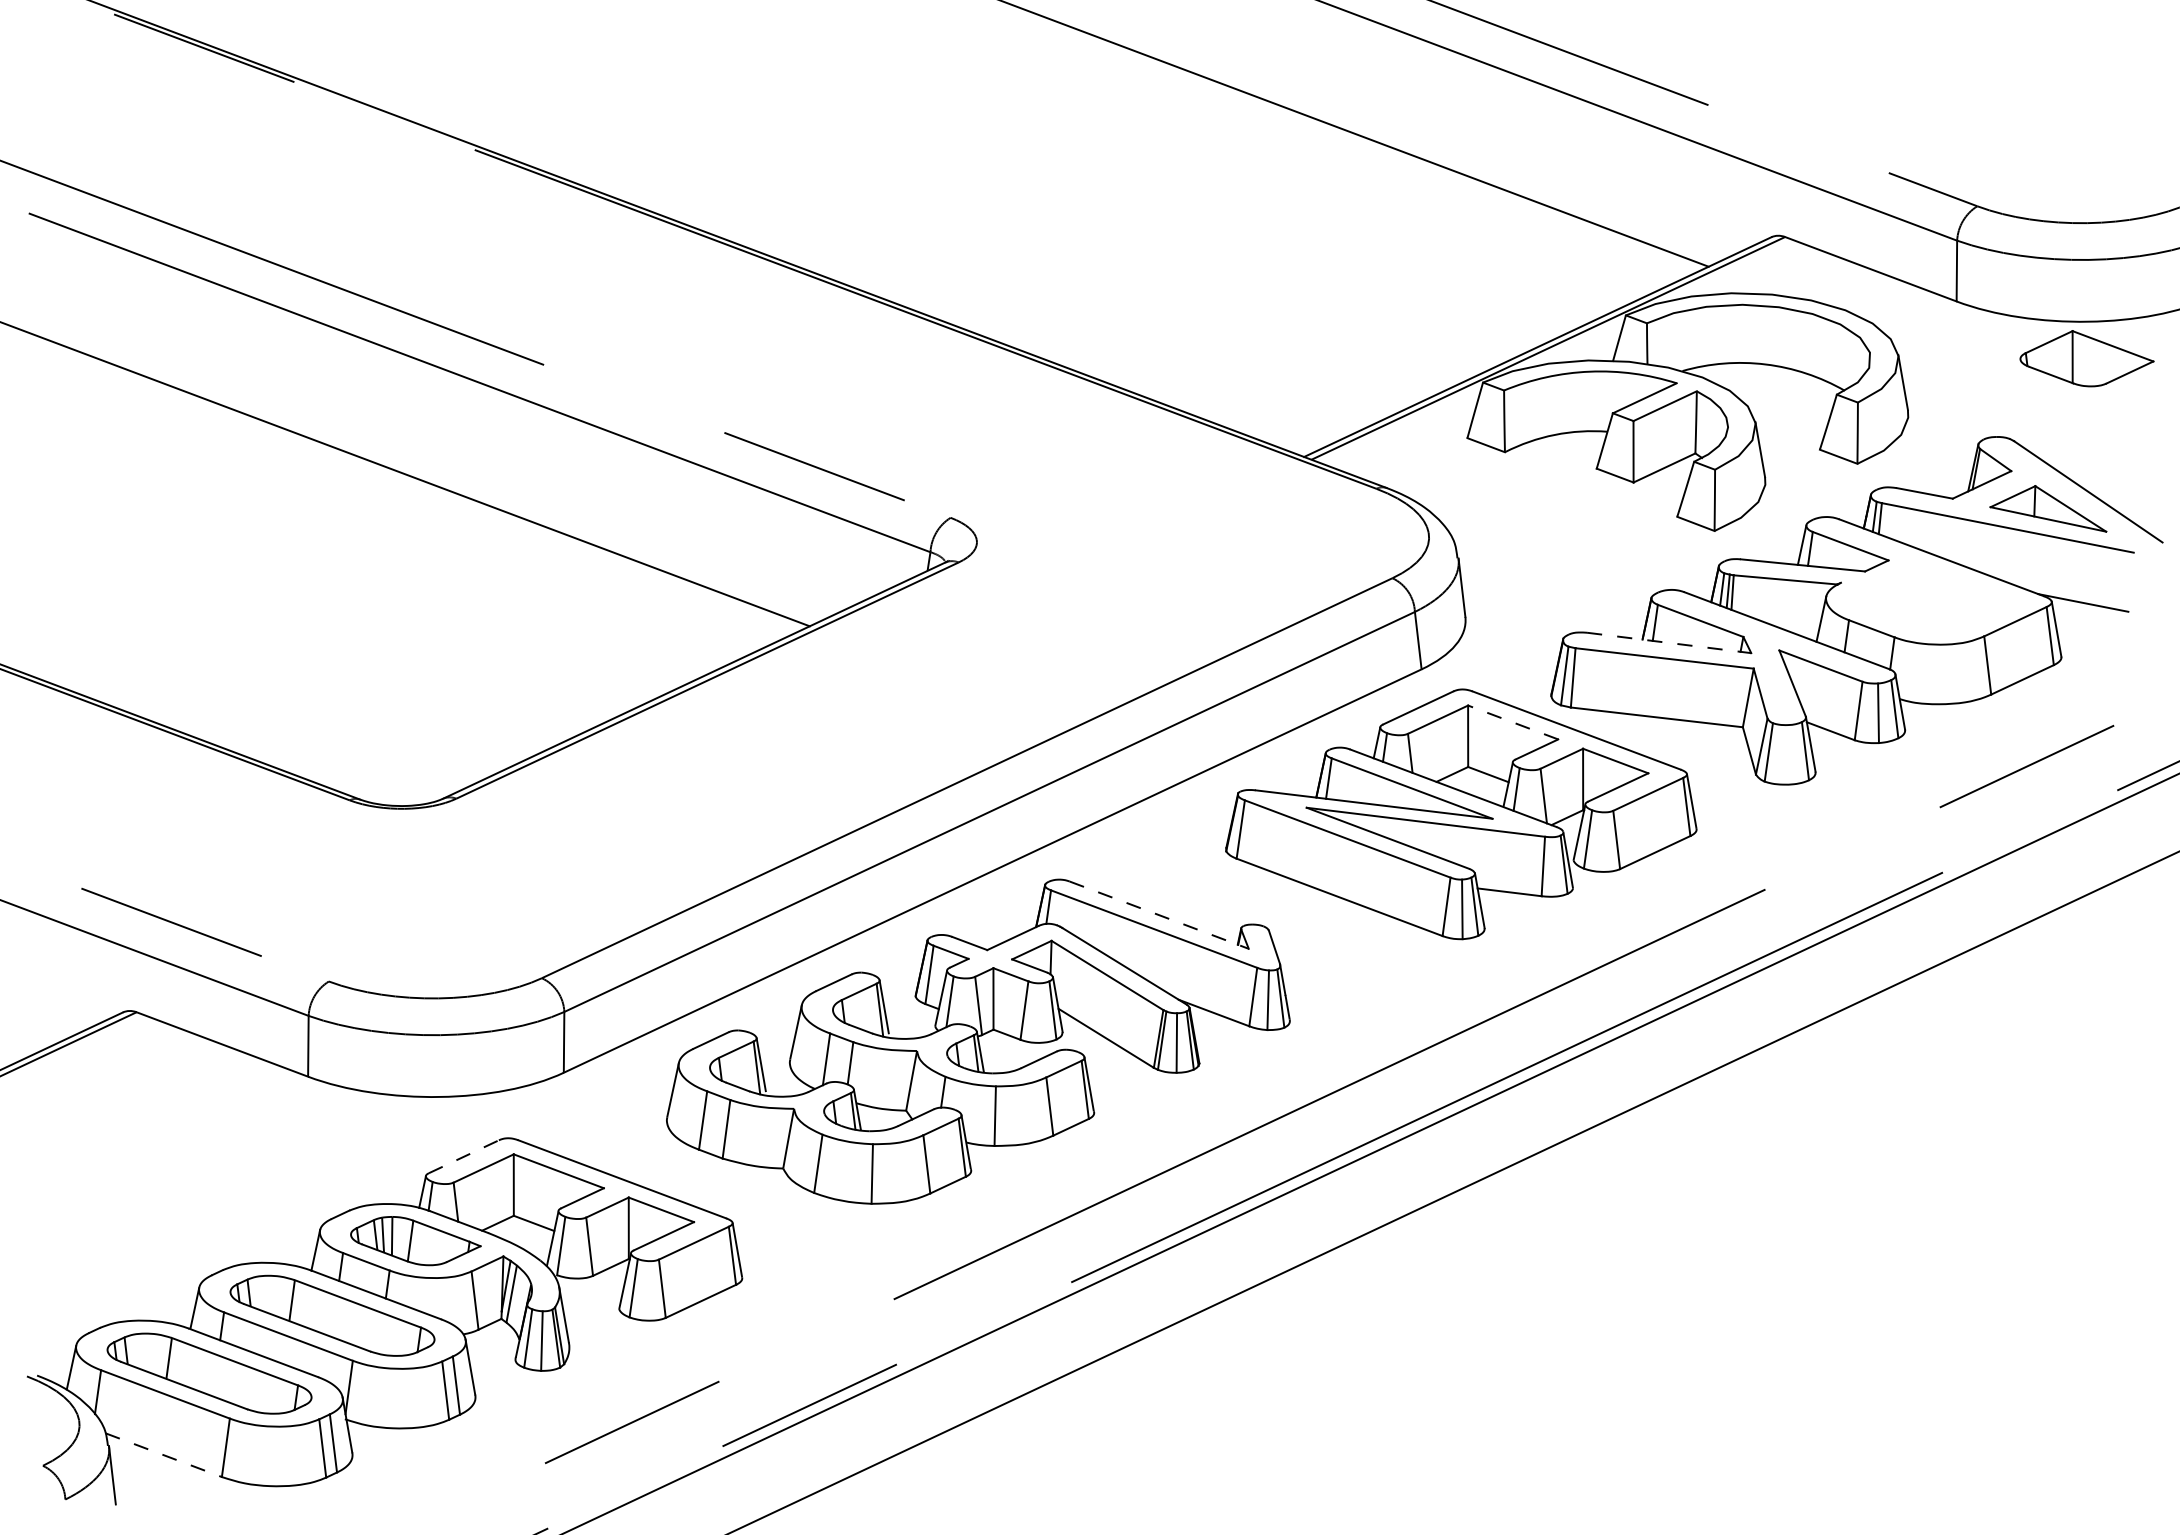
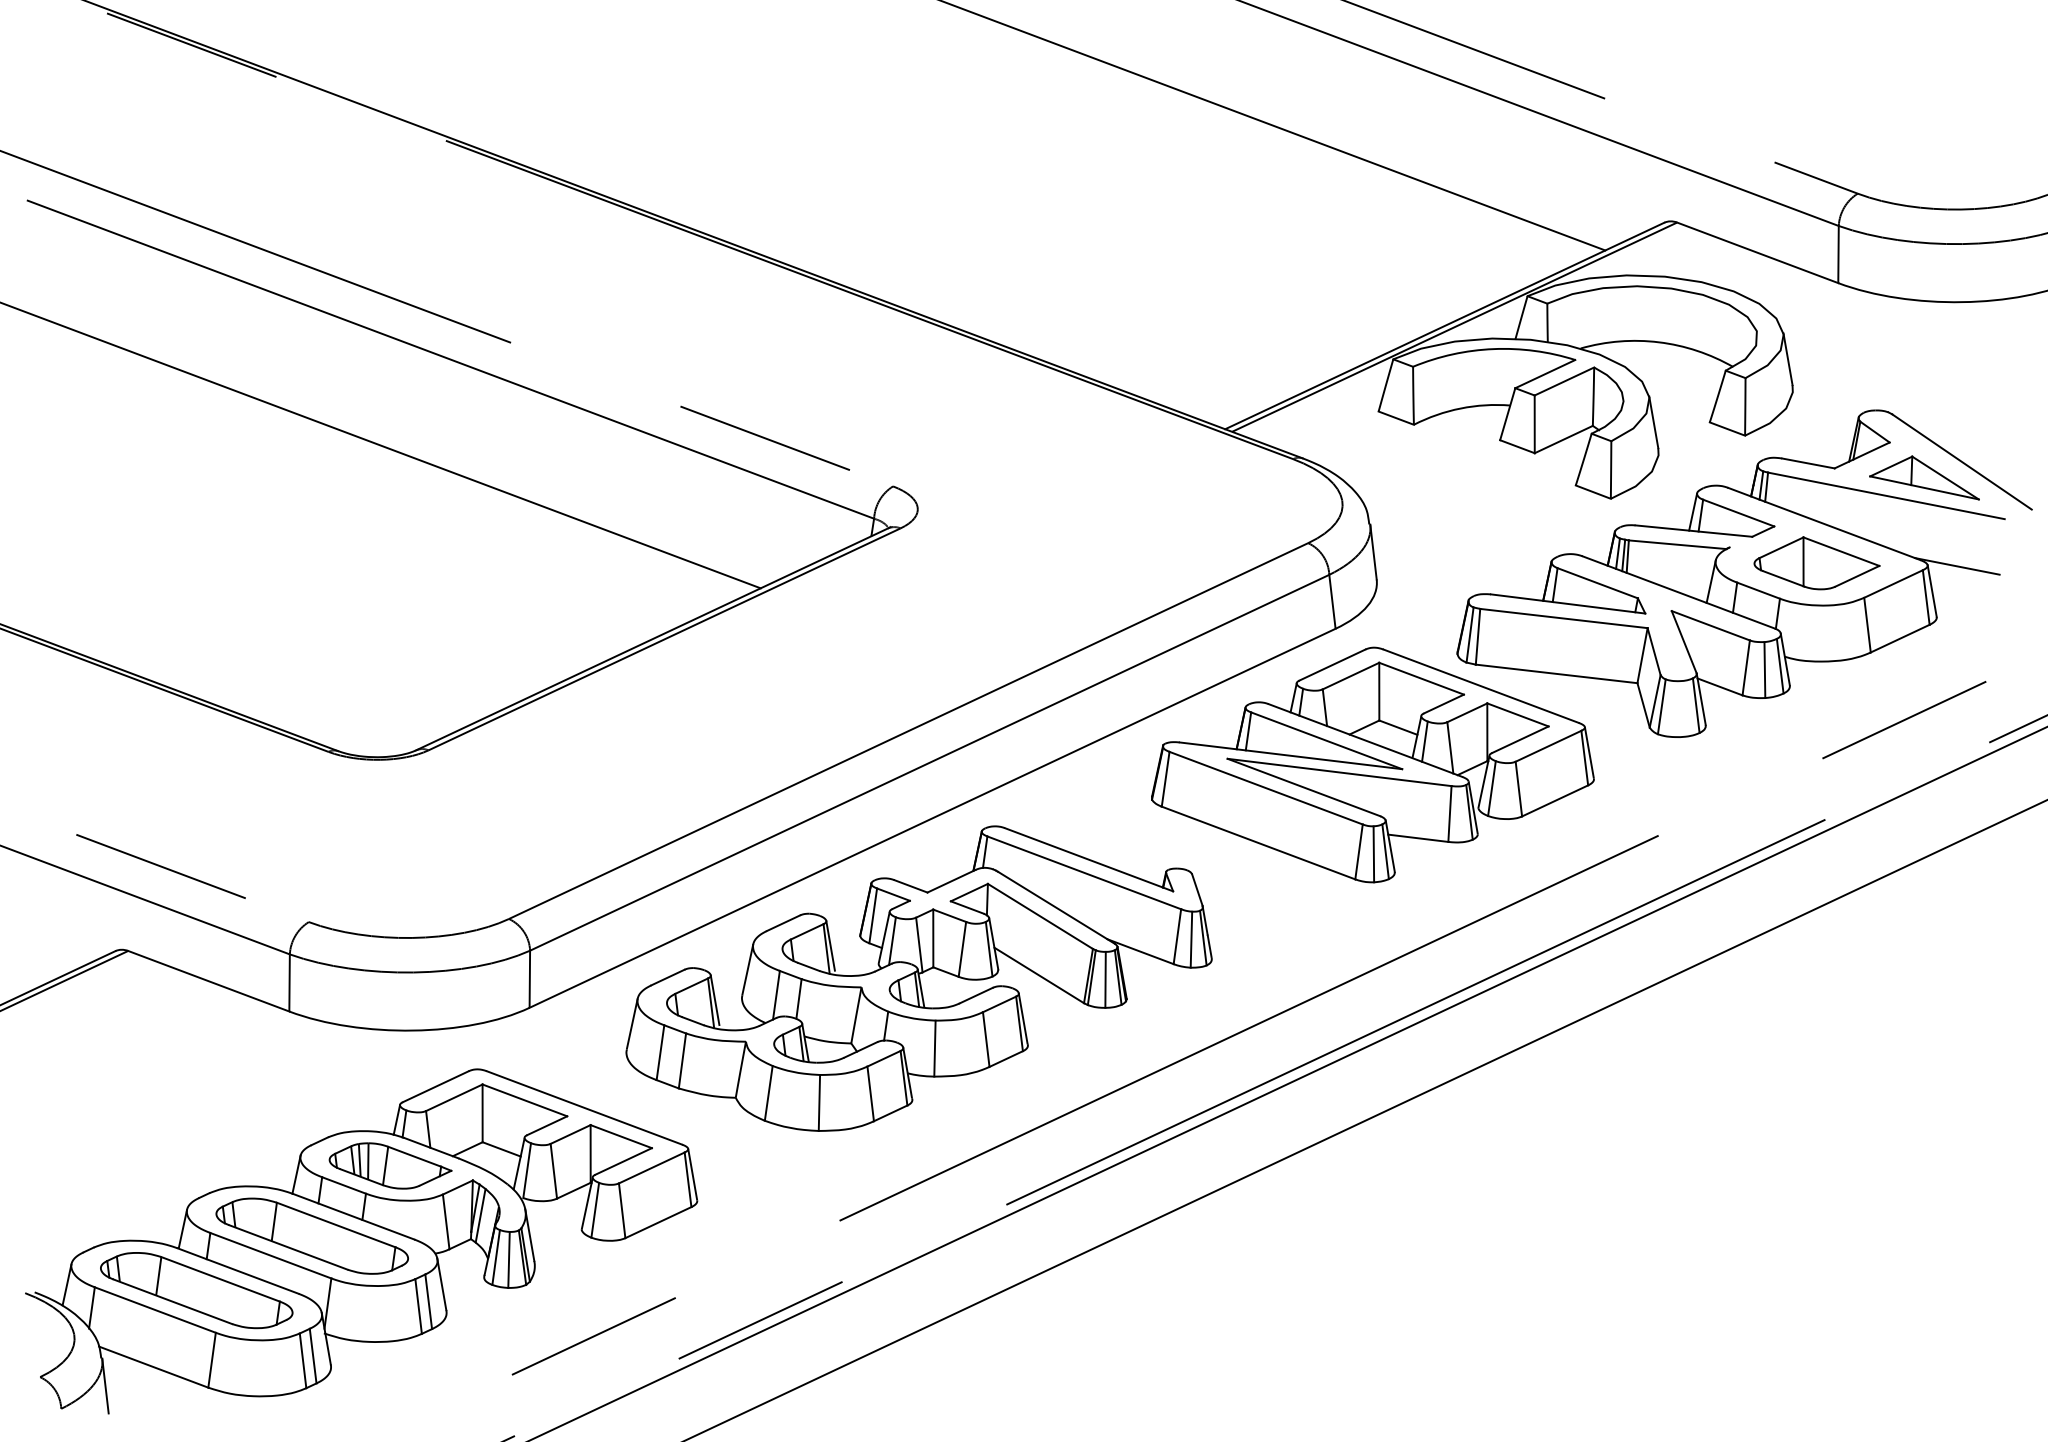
part: (2086, 358) -> (1816, 563), moved
line: (1669, 642) -> (1568, 603), dashed -> solid
line: (1512, 722) -> (1420, 678), dashed -> solid
line: (1159, 915) -> (1089, 860), dashed -> solid
line: (463, 1156) -> (435, 1086), dashed -> solid
line: (164, 1455) -> (154, 1367), dashed -> solid

